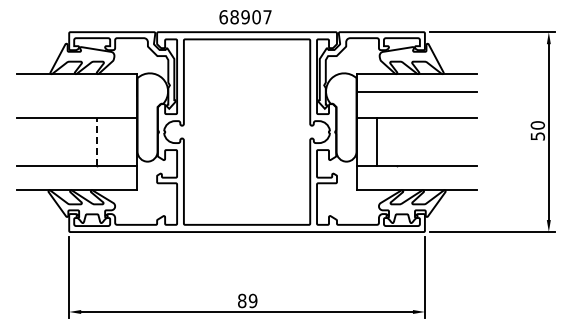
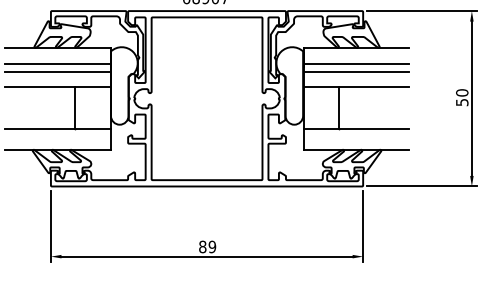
line: (77, 91) -> (58, 63), added
line: (77, 101) -> (58, 71), added
line: (416, 101) -> (355, 71), added
line: (97, 142) -> (75, 107), dashed -> solid
line: (377, 142) -> (339, 107), moved

